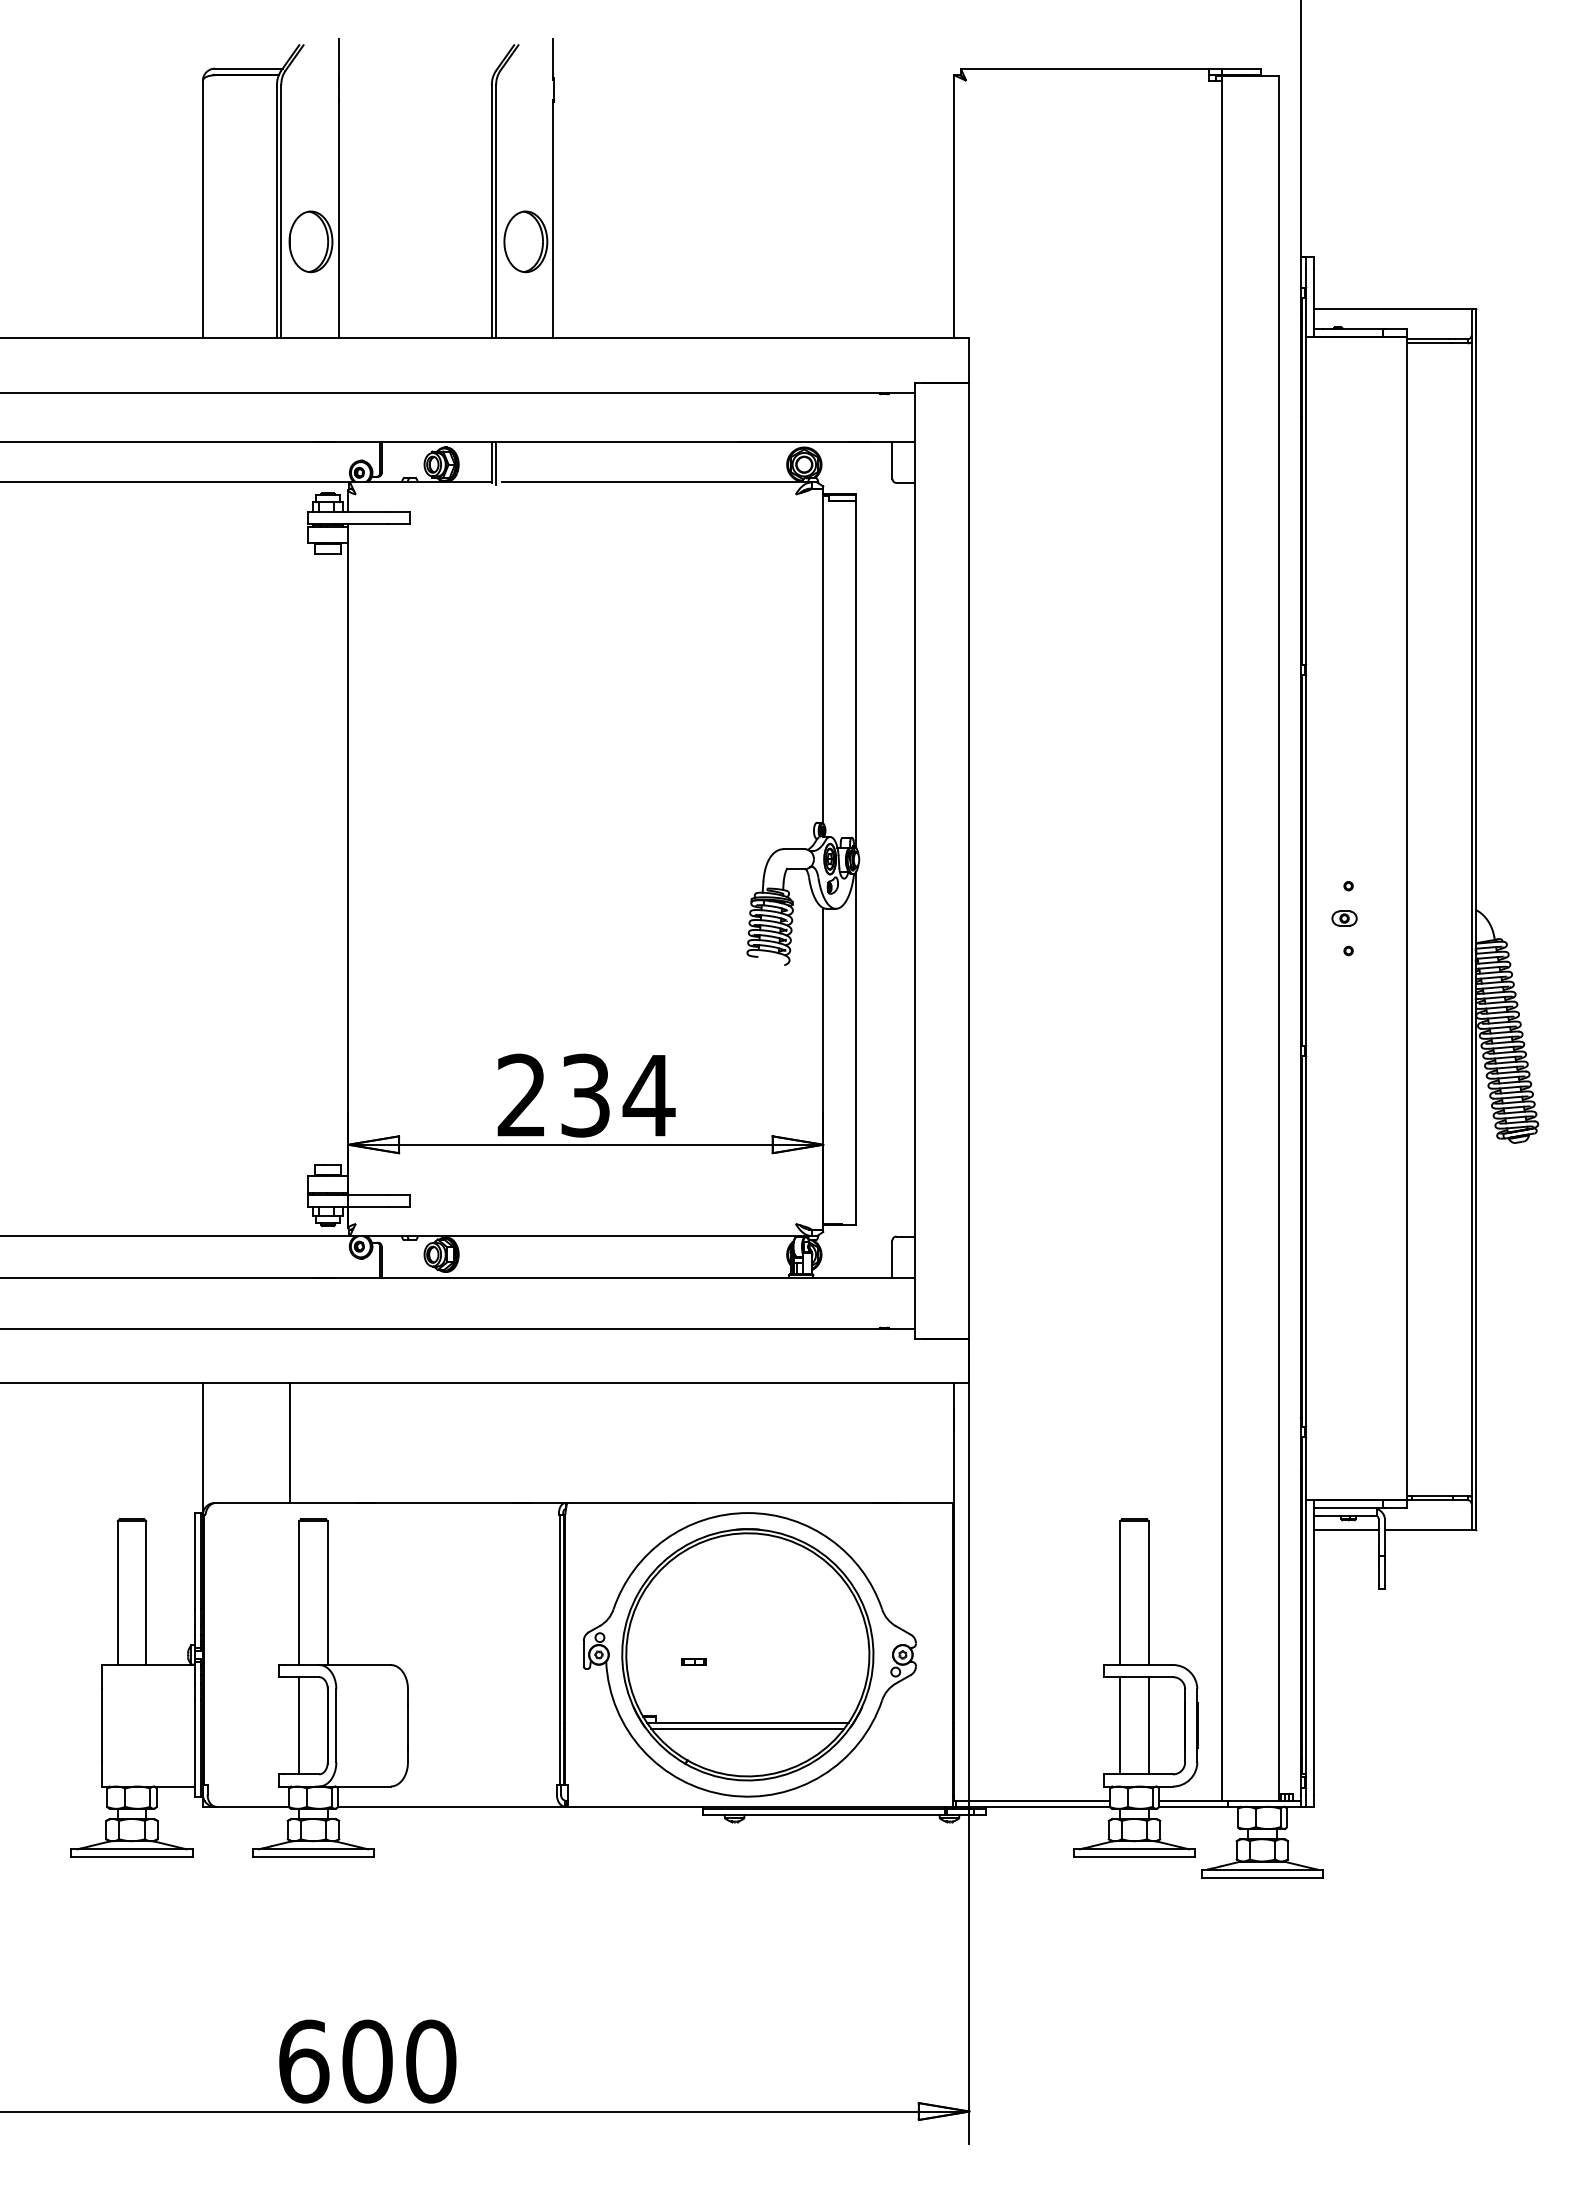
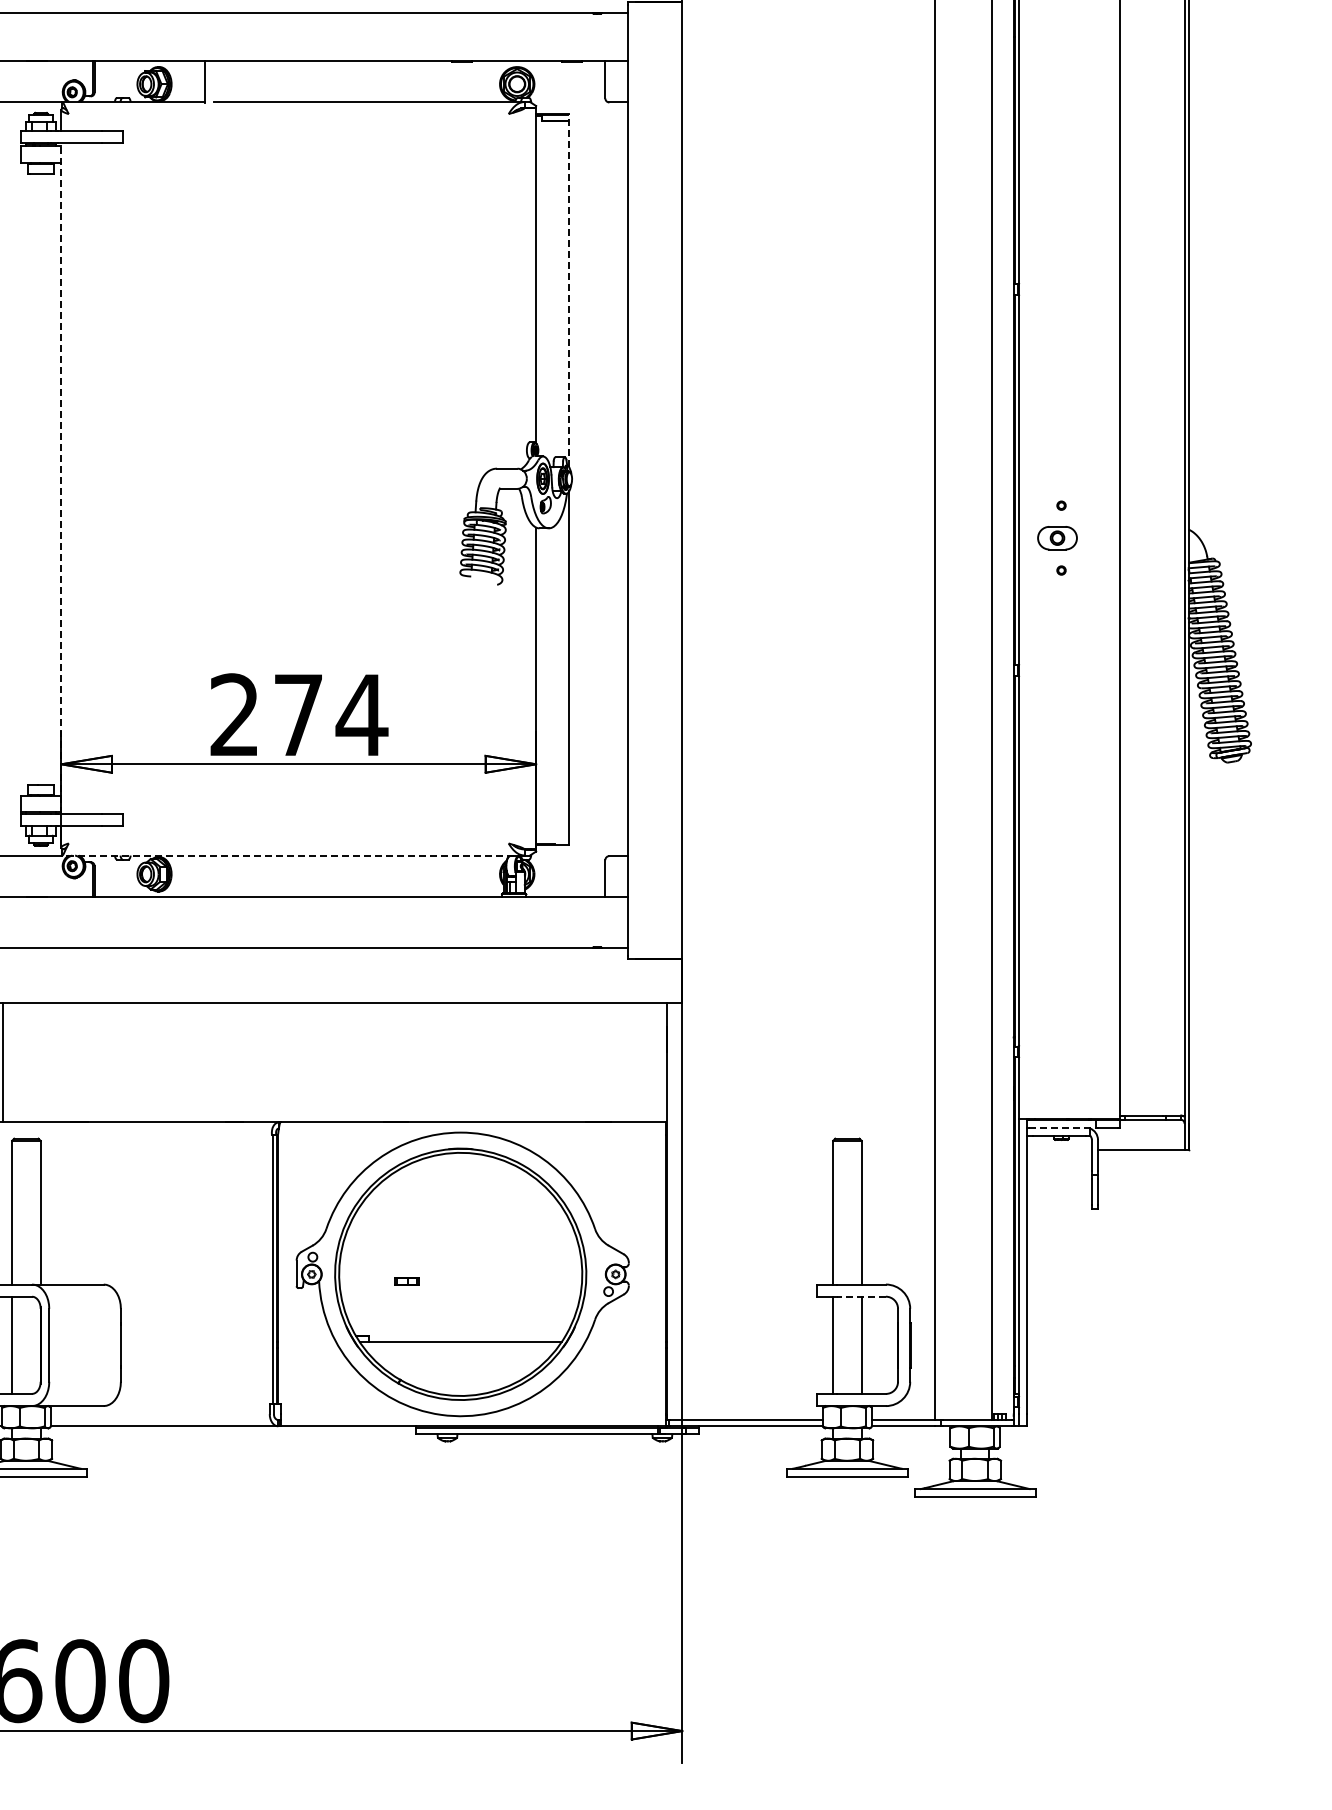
line: (496, 462) -> (209, 82), removed
line: (856, 670) -> (569, 290), solid -> dashed
line: (348, 858) -> (61, 478), solid -> dashed
part: (1344, 918) -> (1057, 538), size x1.6
text: (585, 1095) -> (298, 715), 234 -> 274
line: (580, 1236) -> (293, 856), solid -> dashed
line: (1350, 1508) -> (1063, 1128), solid -> dashed
line: (1346, 1530) -> (1059, 1150), removed
line: (1148, 1677) -> (861, 1297), solid -> dashed
line: (747, 1728) -> (460, 1348), removed

